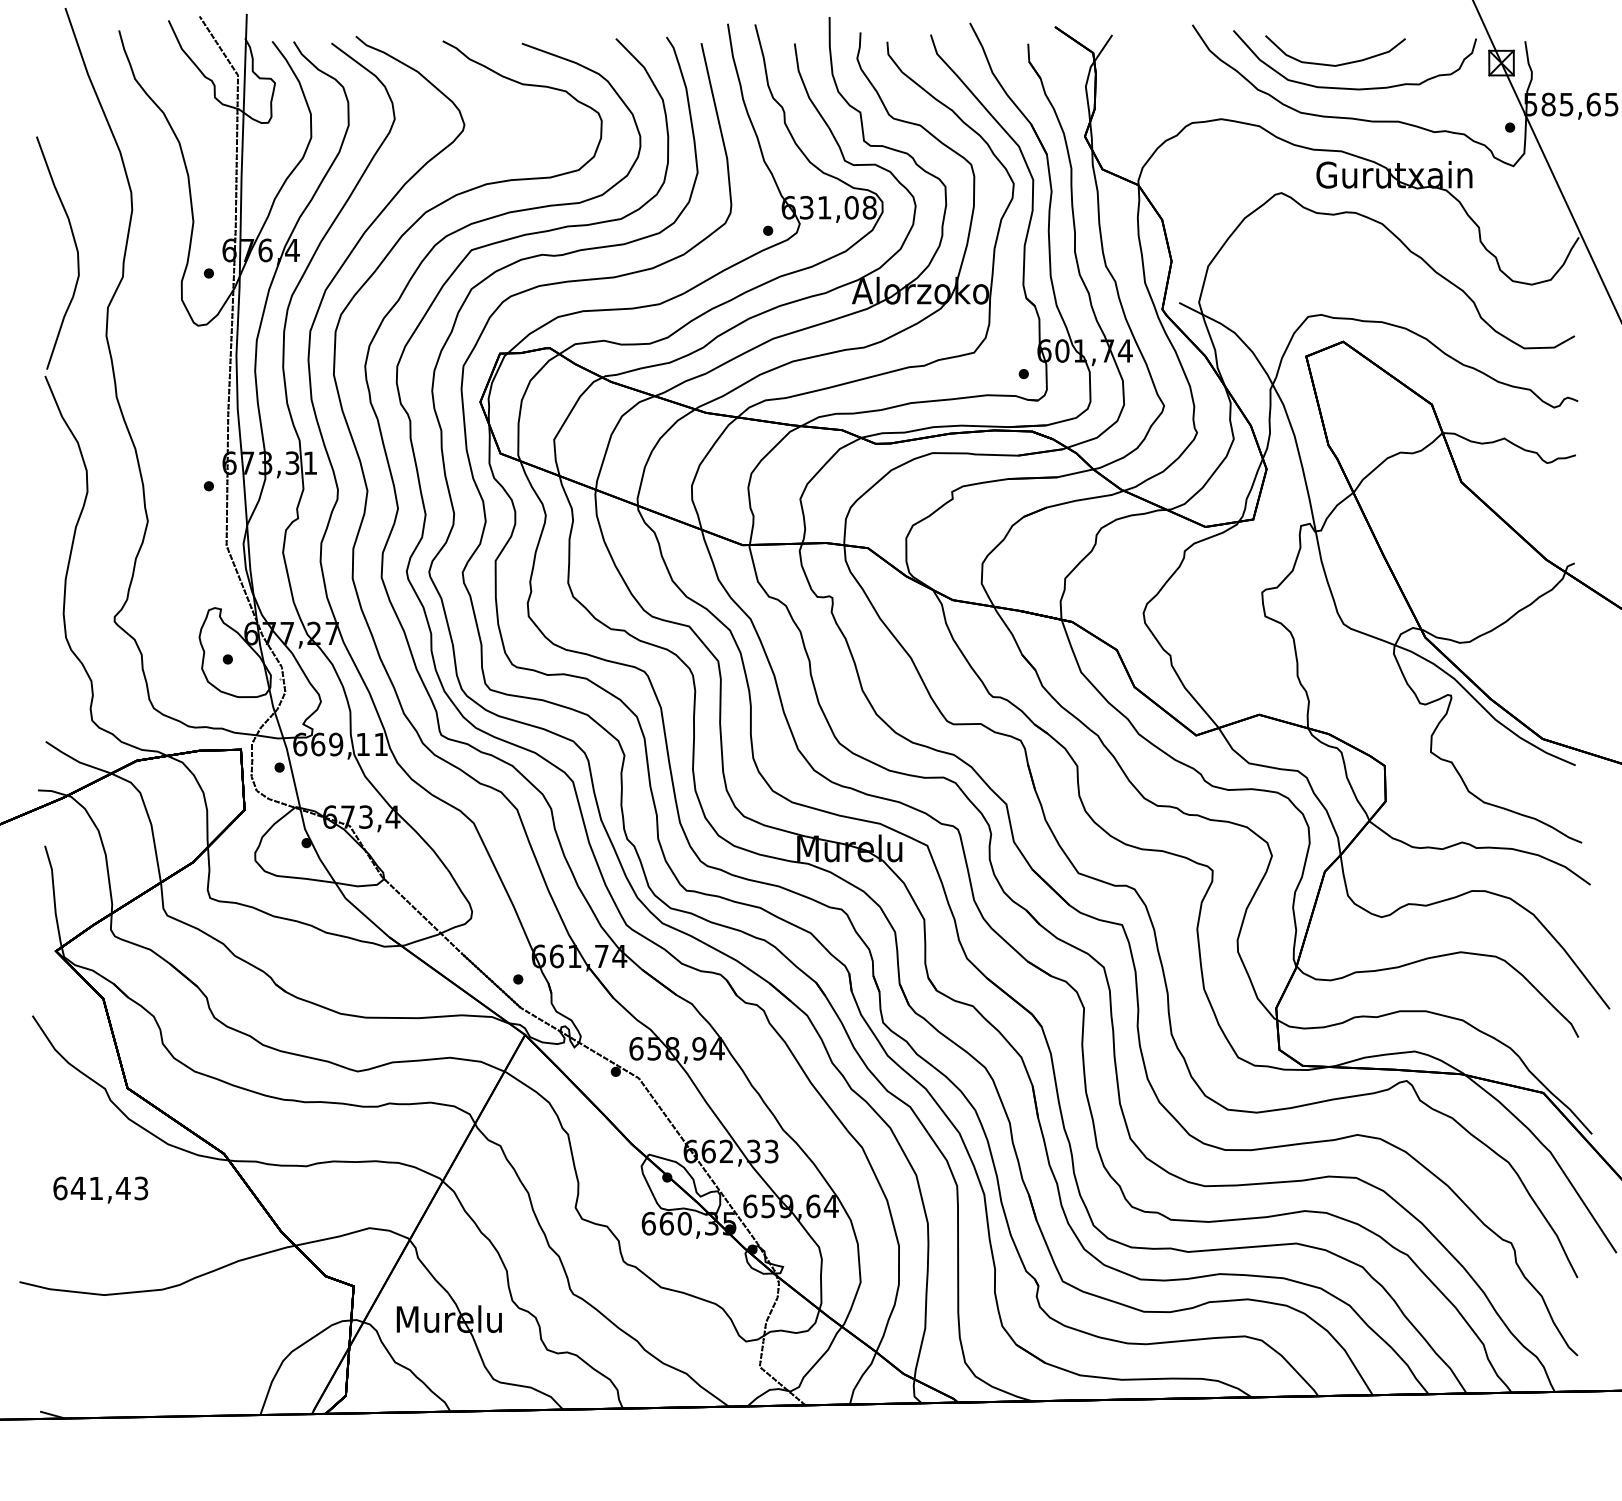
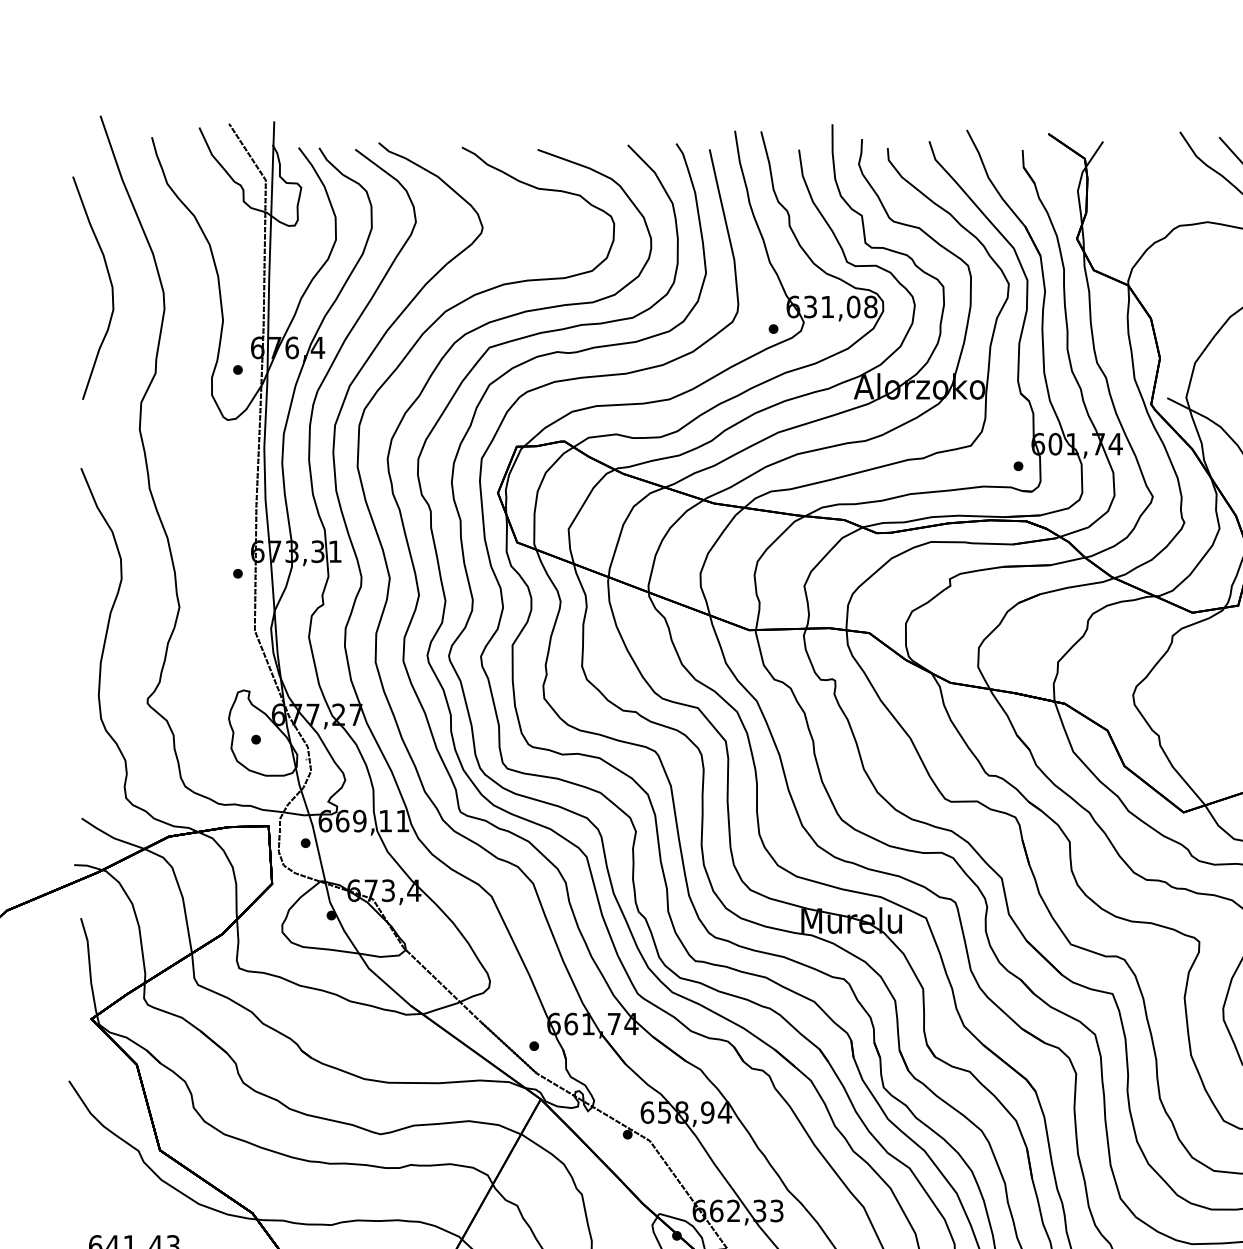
curve: (75, 247) -> (110, 282), moved

